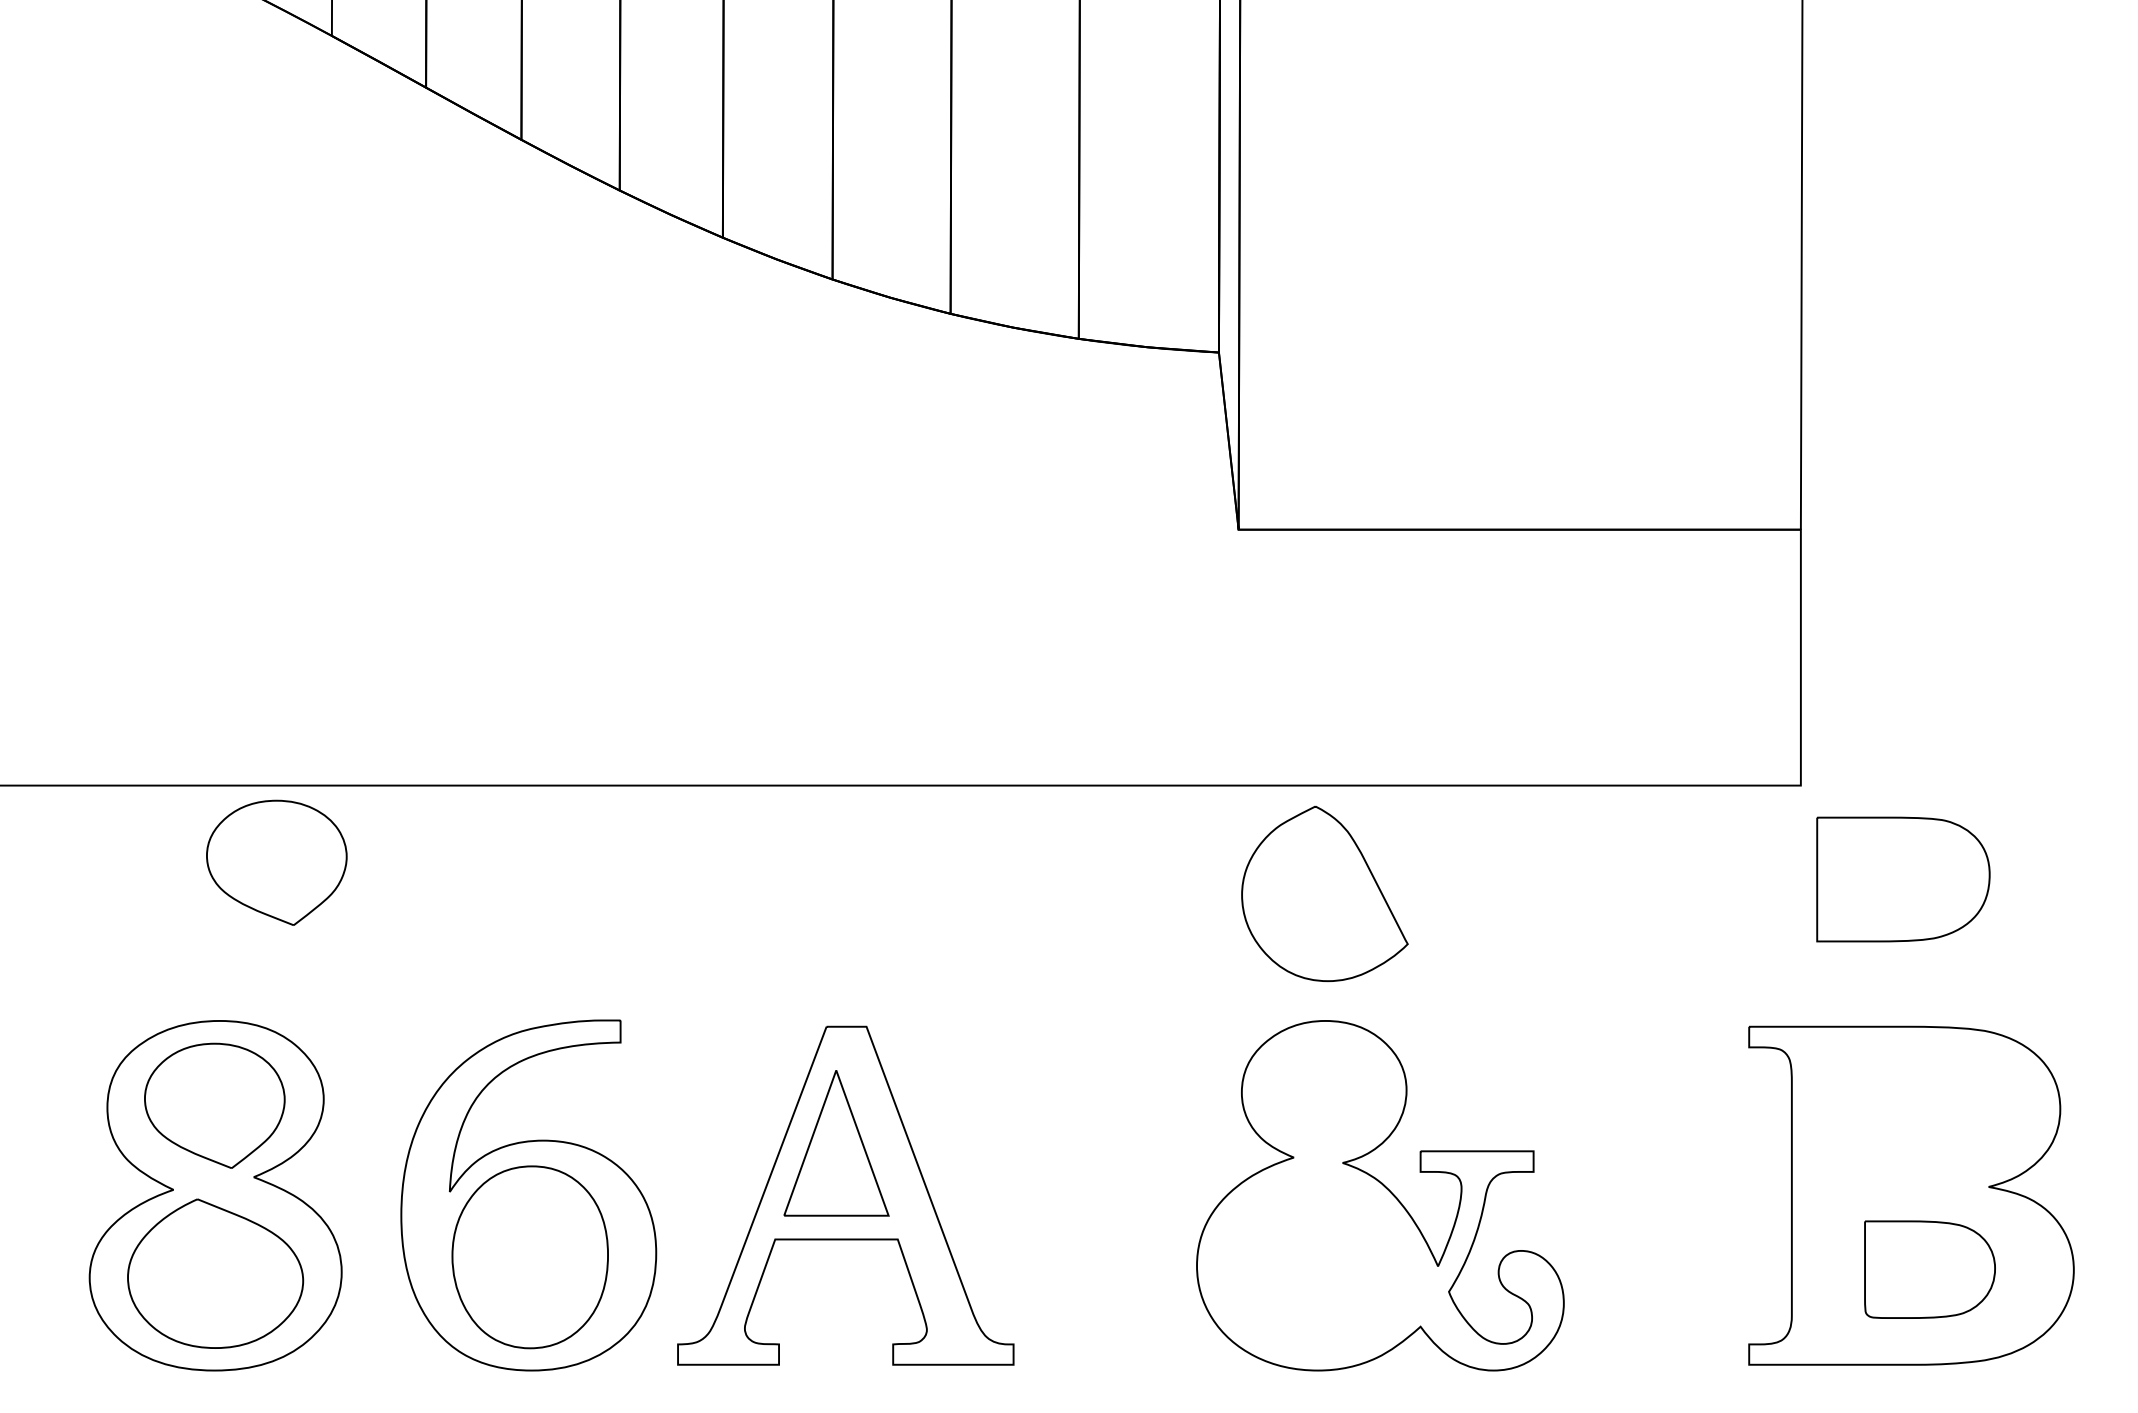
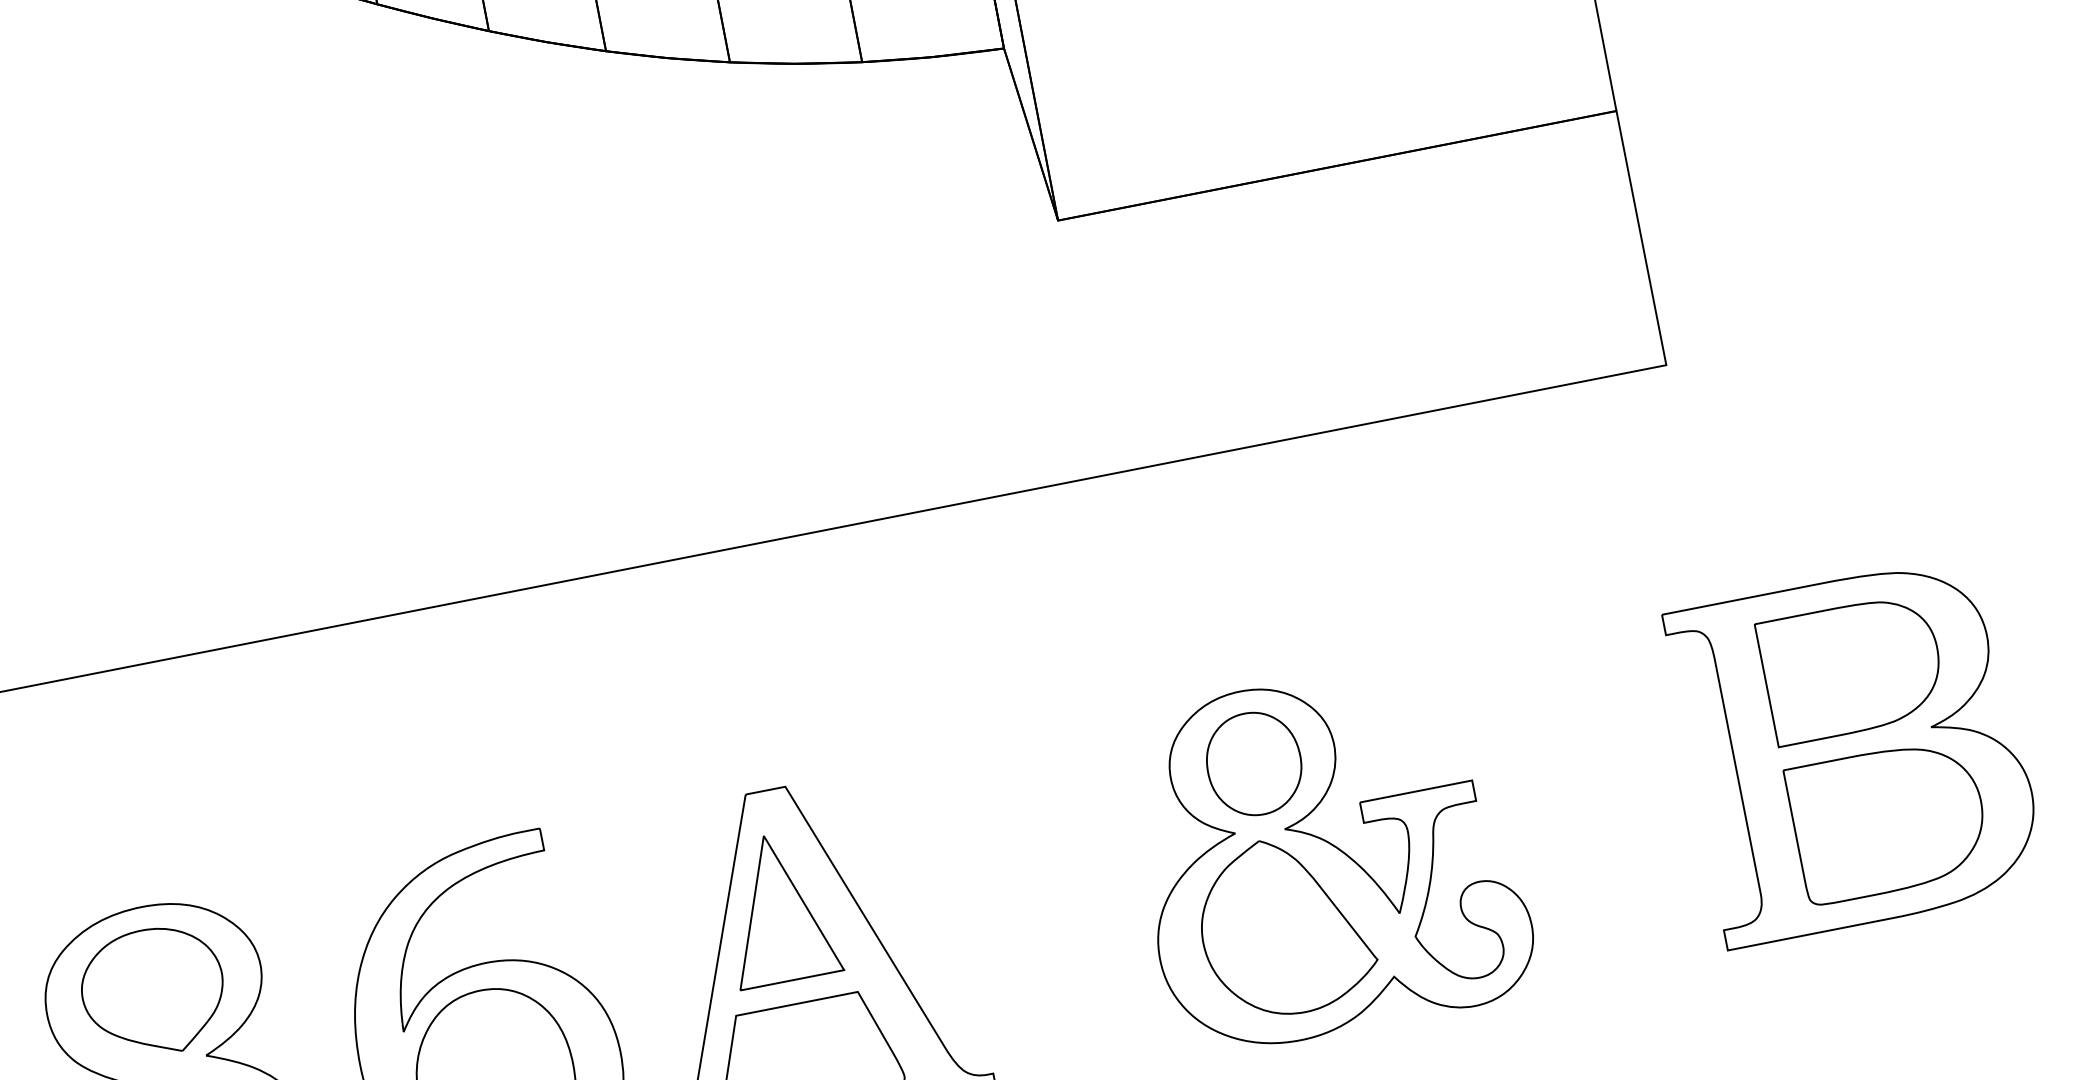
part: (276, 862) -> (167, 738), removed
part: (1903, 879) -> (1852, 668), moved
part: (1324, 894) -> (1285, 926), moved
part: (1325, 1093) -> (1254, 763), added
part: (1929, 1269) -> (1888, 820), size x1.43

